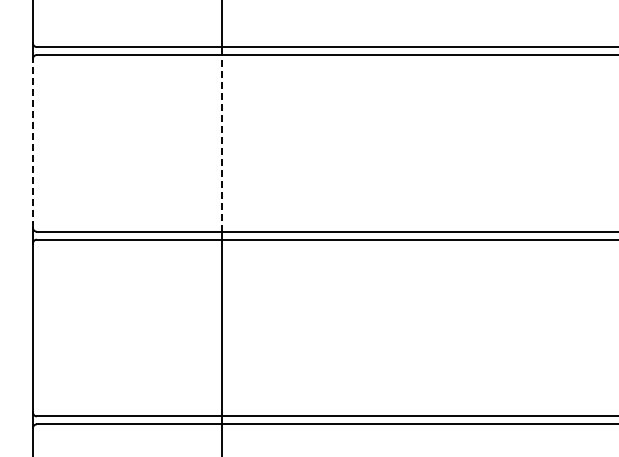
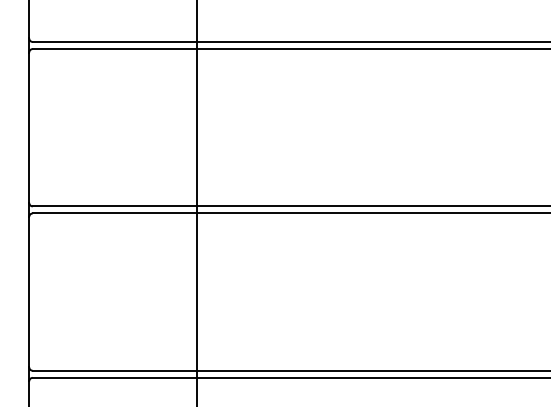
line: (32, 142) -> (28, 126), dashed -> solid
line: (221, 142) -> (197, 126), dashed -> solid

